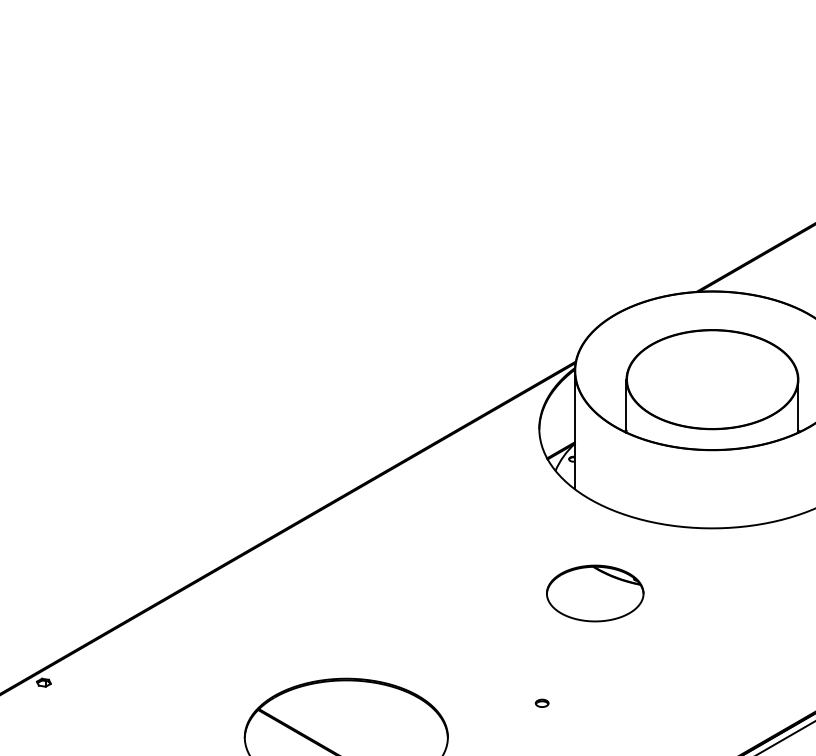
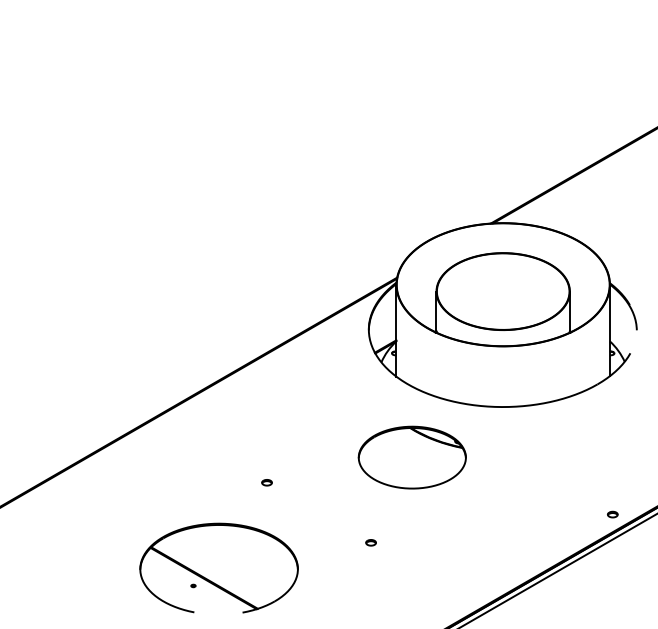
part: (594, 593) -> (411, 457), size x1.43
part: (407, 625) -> (266, 482), added

